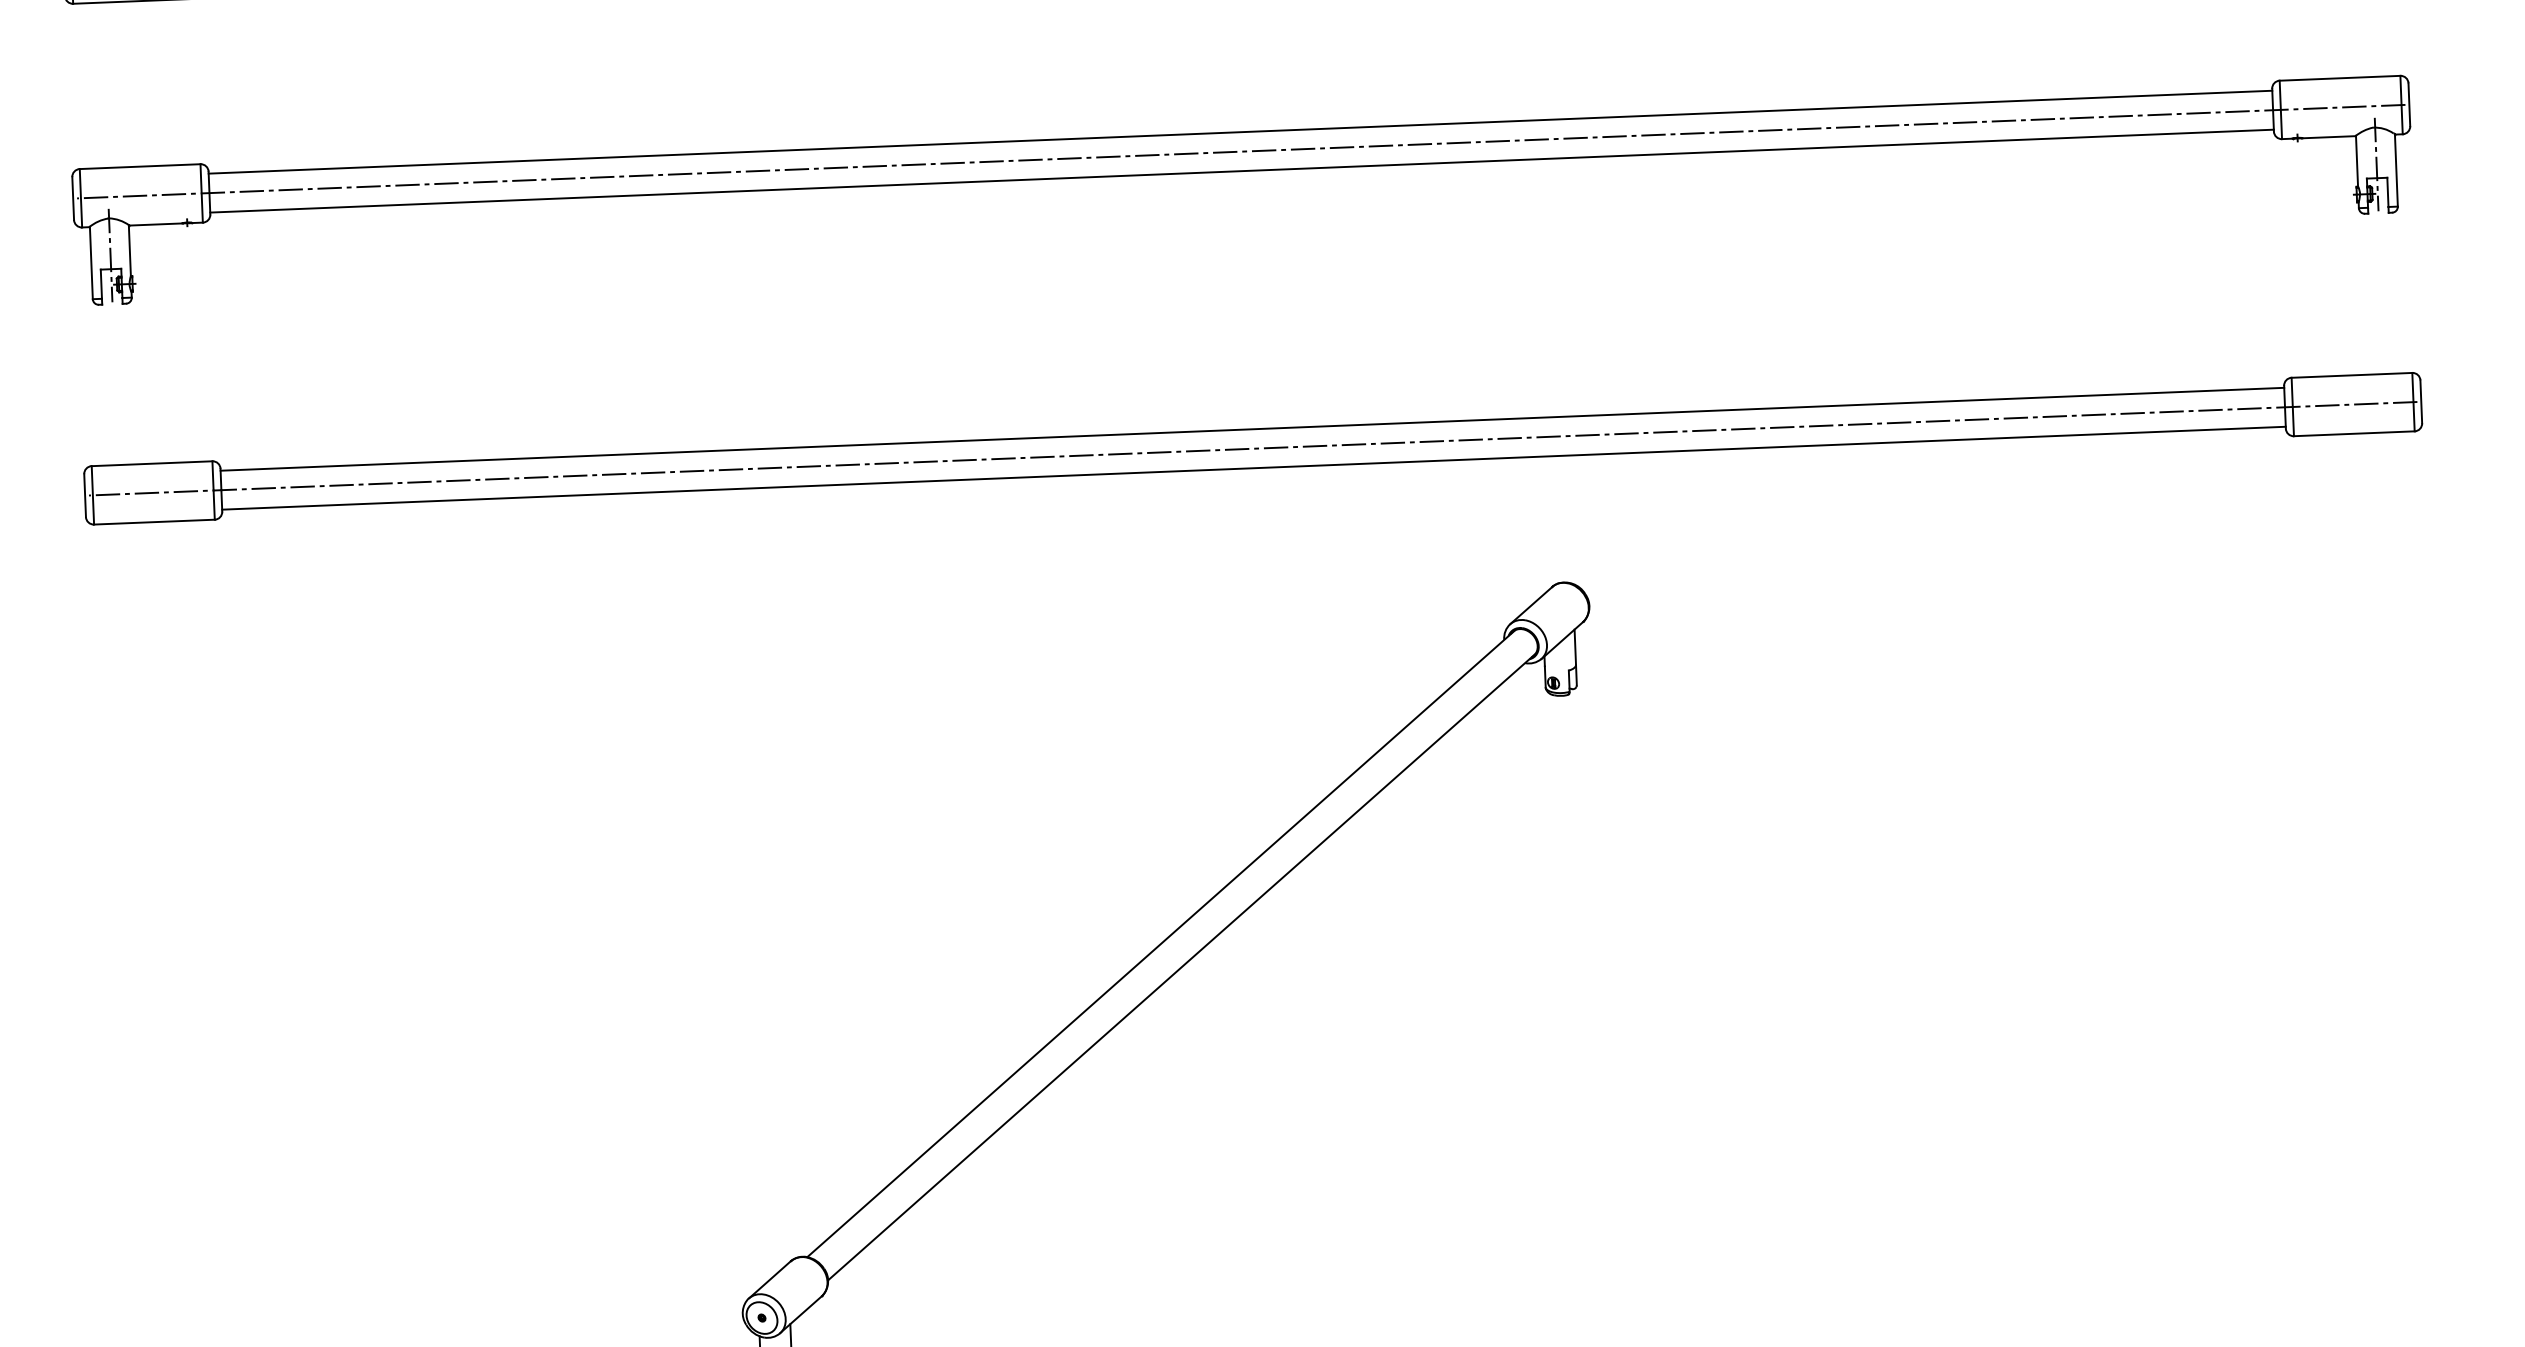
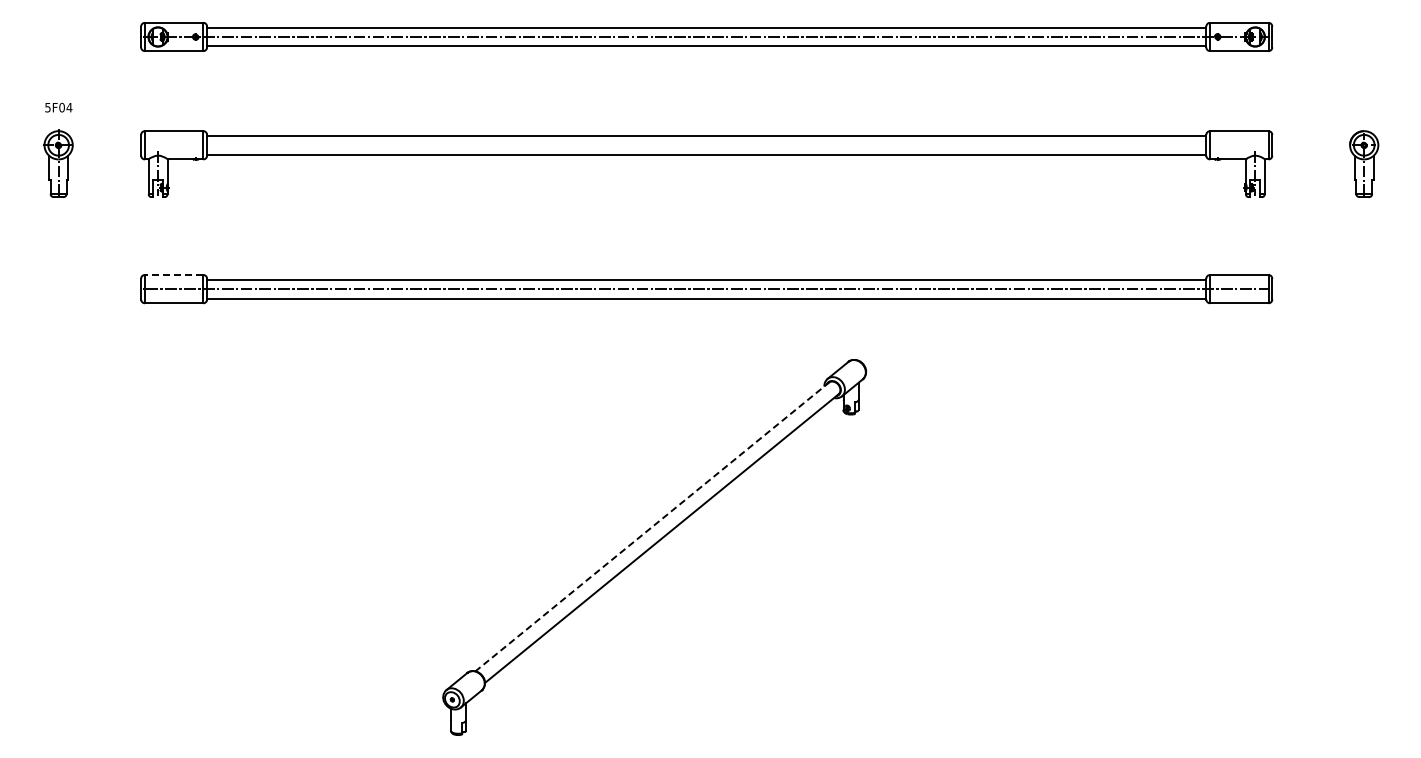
line: (1240, 152) -> (706, 145), removed
line: (150, 464) -> (173, 275), solid -> dashed
line: (1160, 943) -> (652, 526), solid -> dashed

